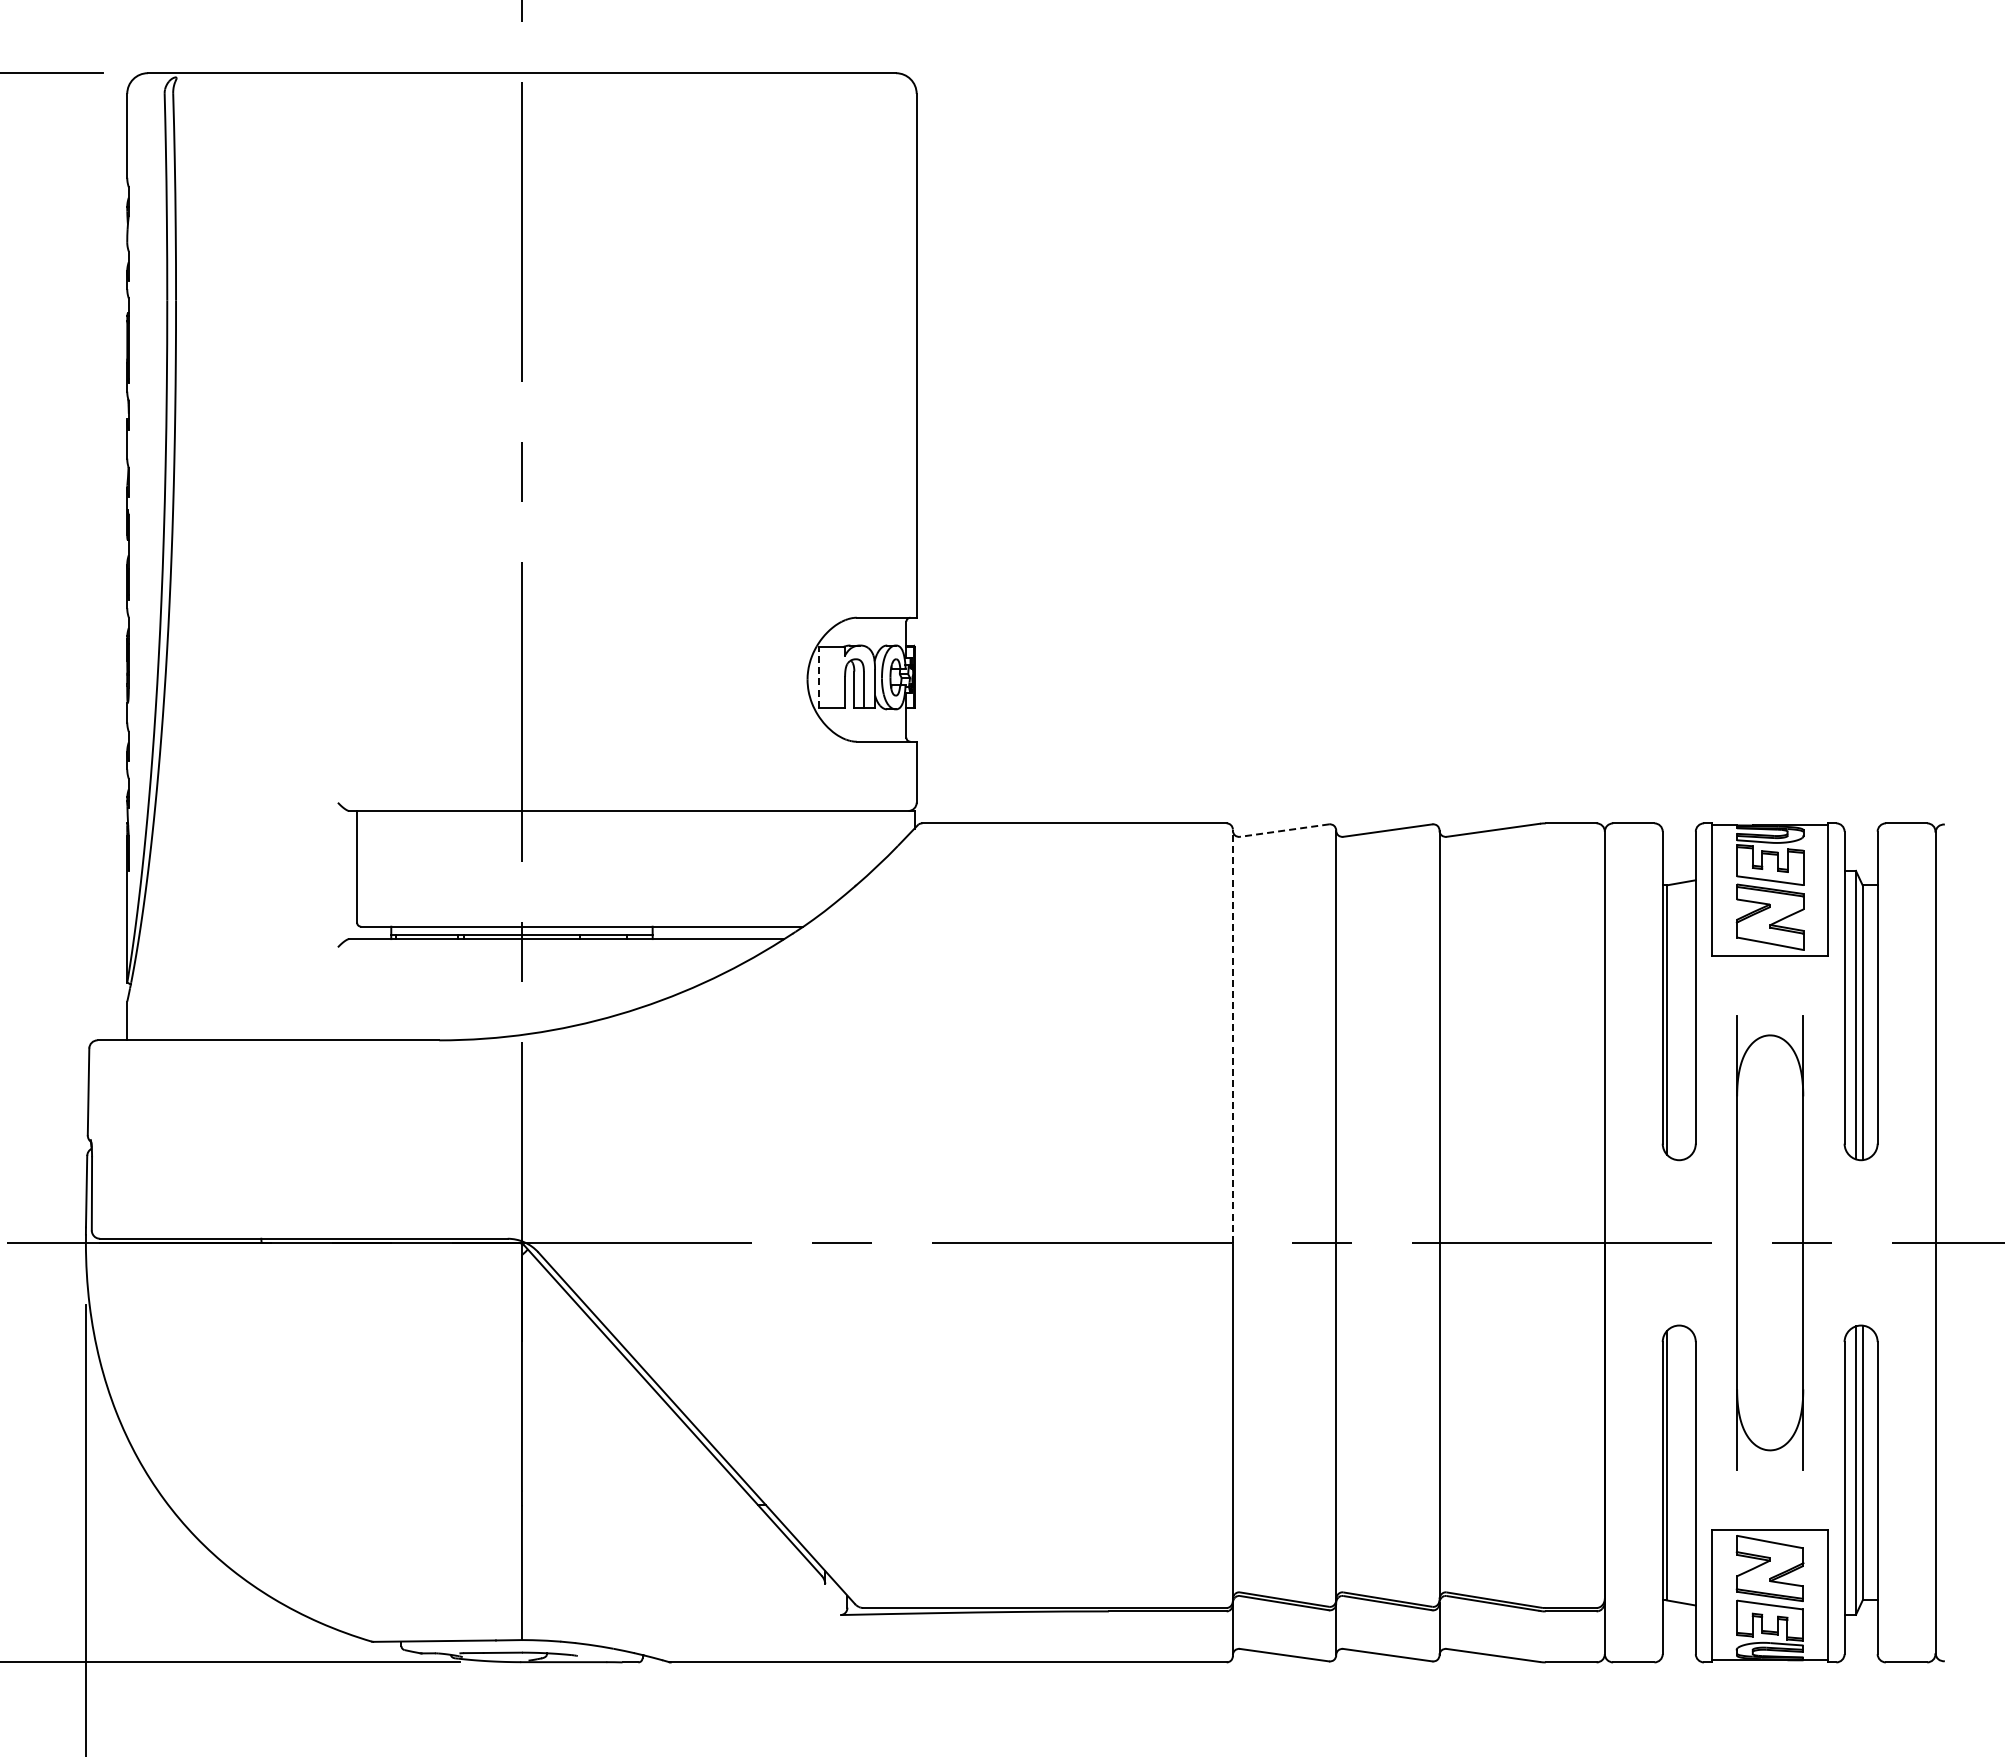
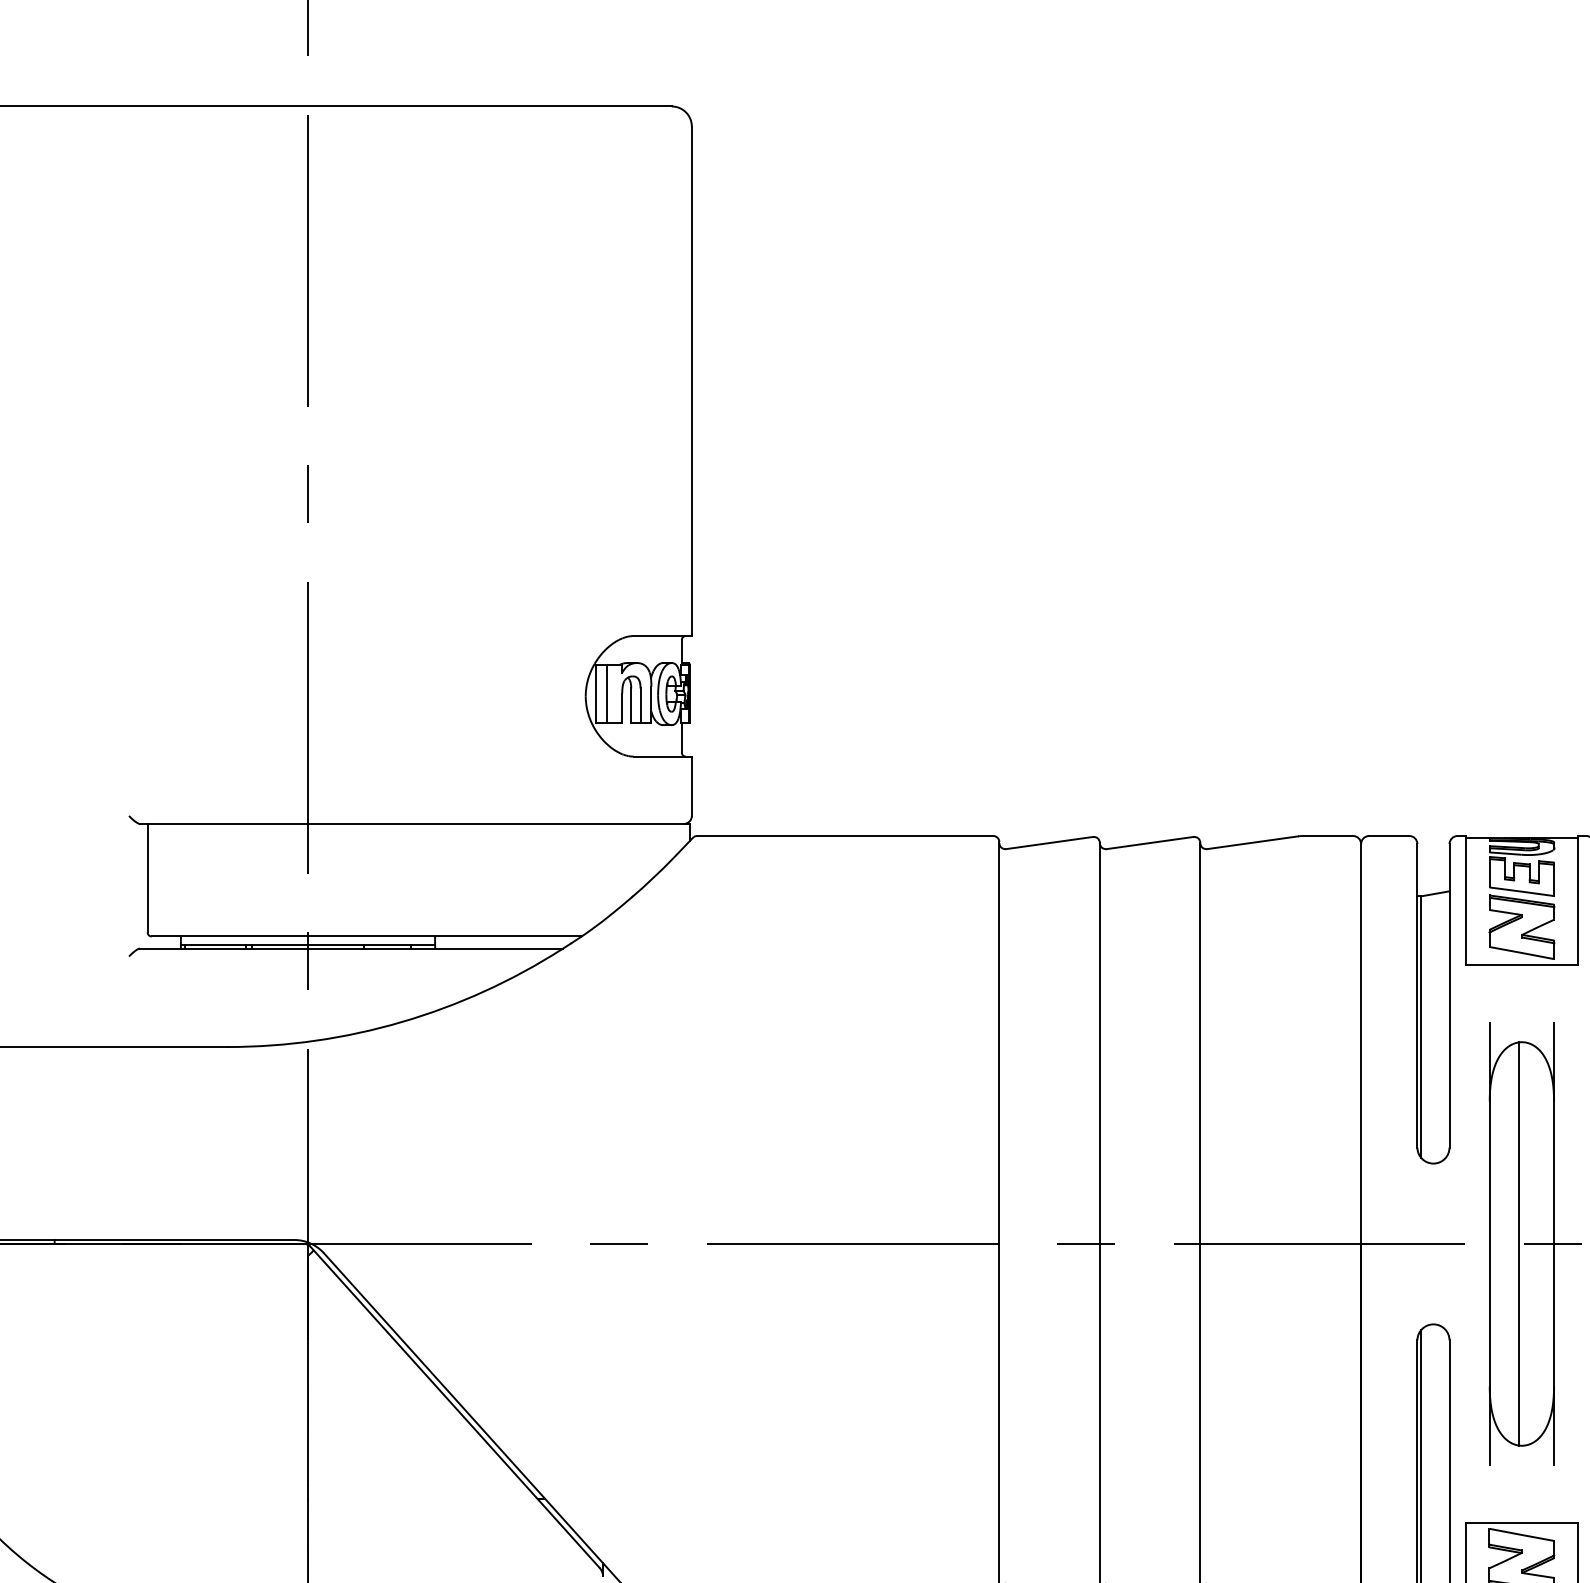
line: (818, 676) -> (596, 693), dashed -> solid
line: (829, 677) -> (607, 694), added
line: (1284, 830) -> (1049, 842), dashed -> solid
line: (1232, 1036) -> (999, 1043), dashed -> solid
line: (1767, 1242) -> (1519, 1243), added

